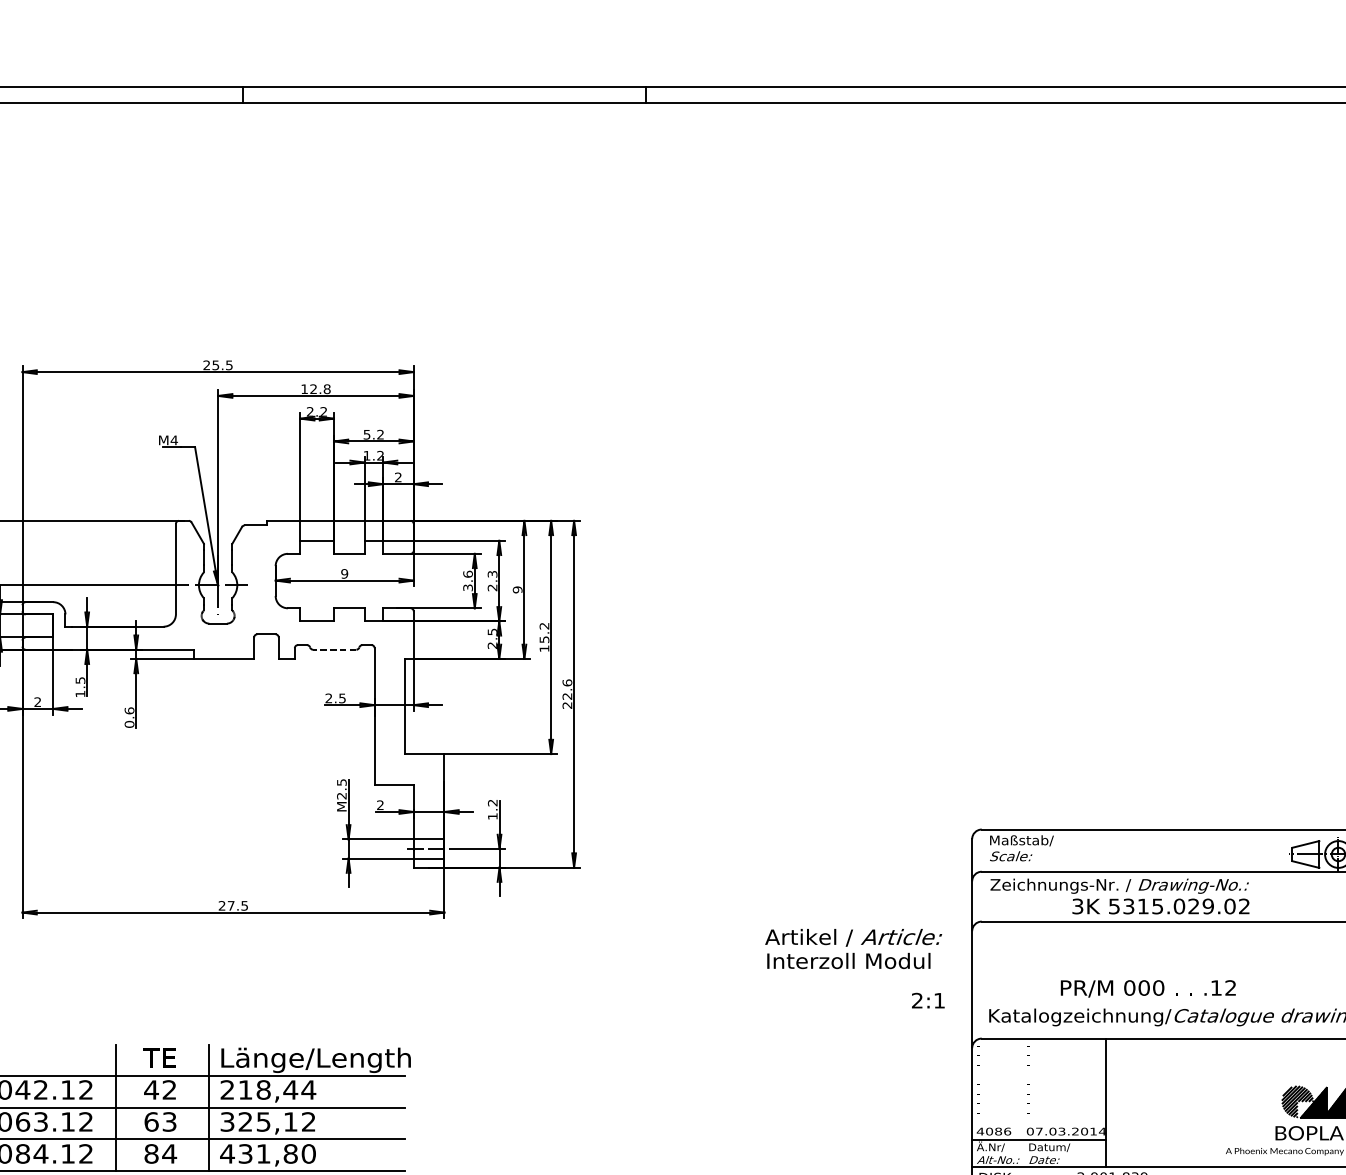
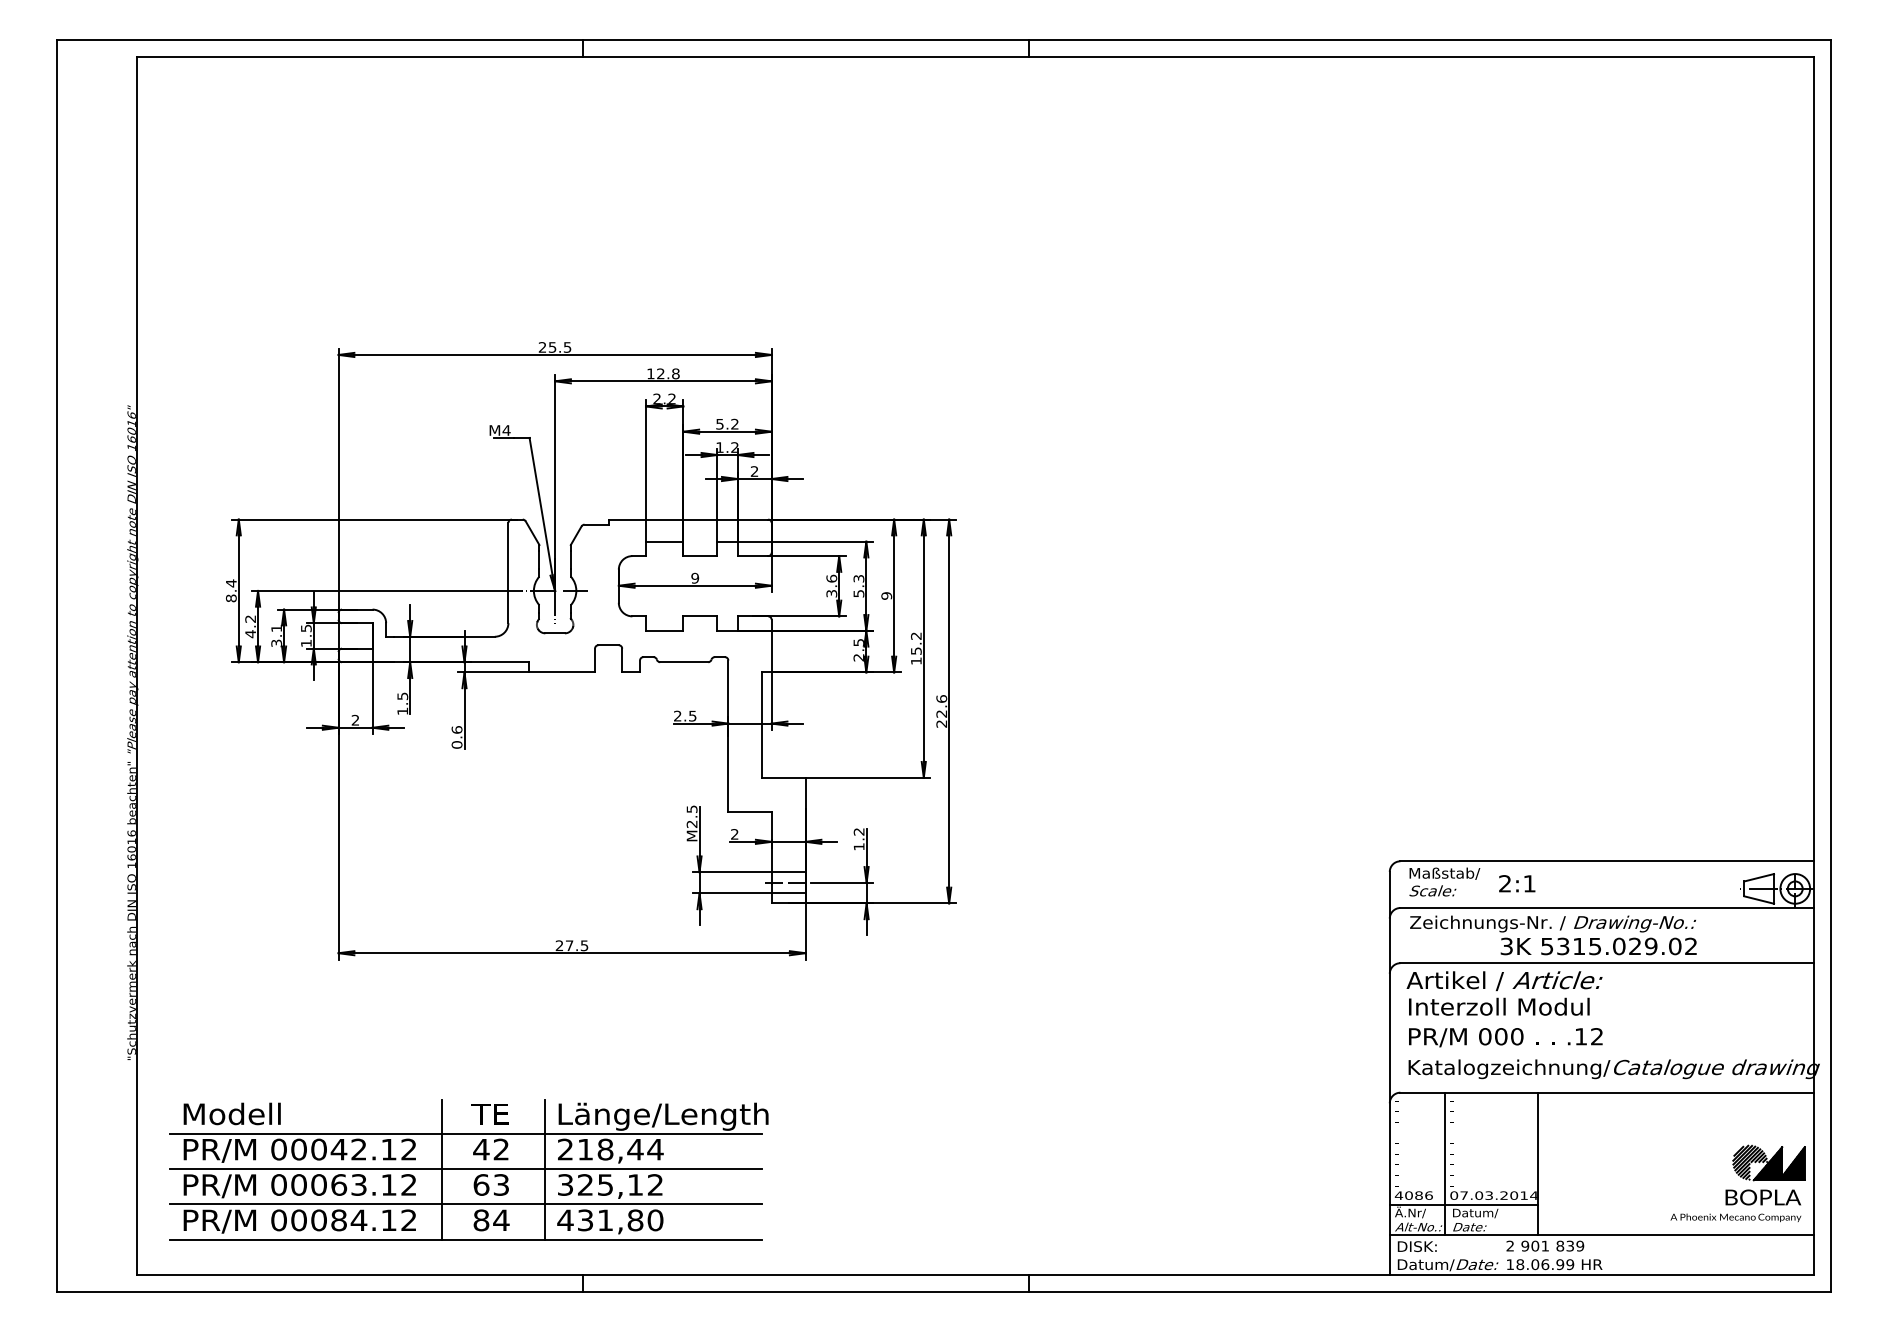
text: (492, 587) -> (858, 593), 2.3 -> 5.3
line: (335, 649) -> (684, 662), dashed -> solid
text: (853, 948) -> (1504, 993), moved
text: (1148, 988) -> (1505, 1037), moved
text: (928, 1000) -> (1517, 883), moved
line: (1021, 1102) -> (1444, 1163), added

